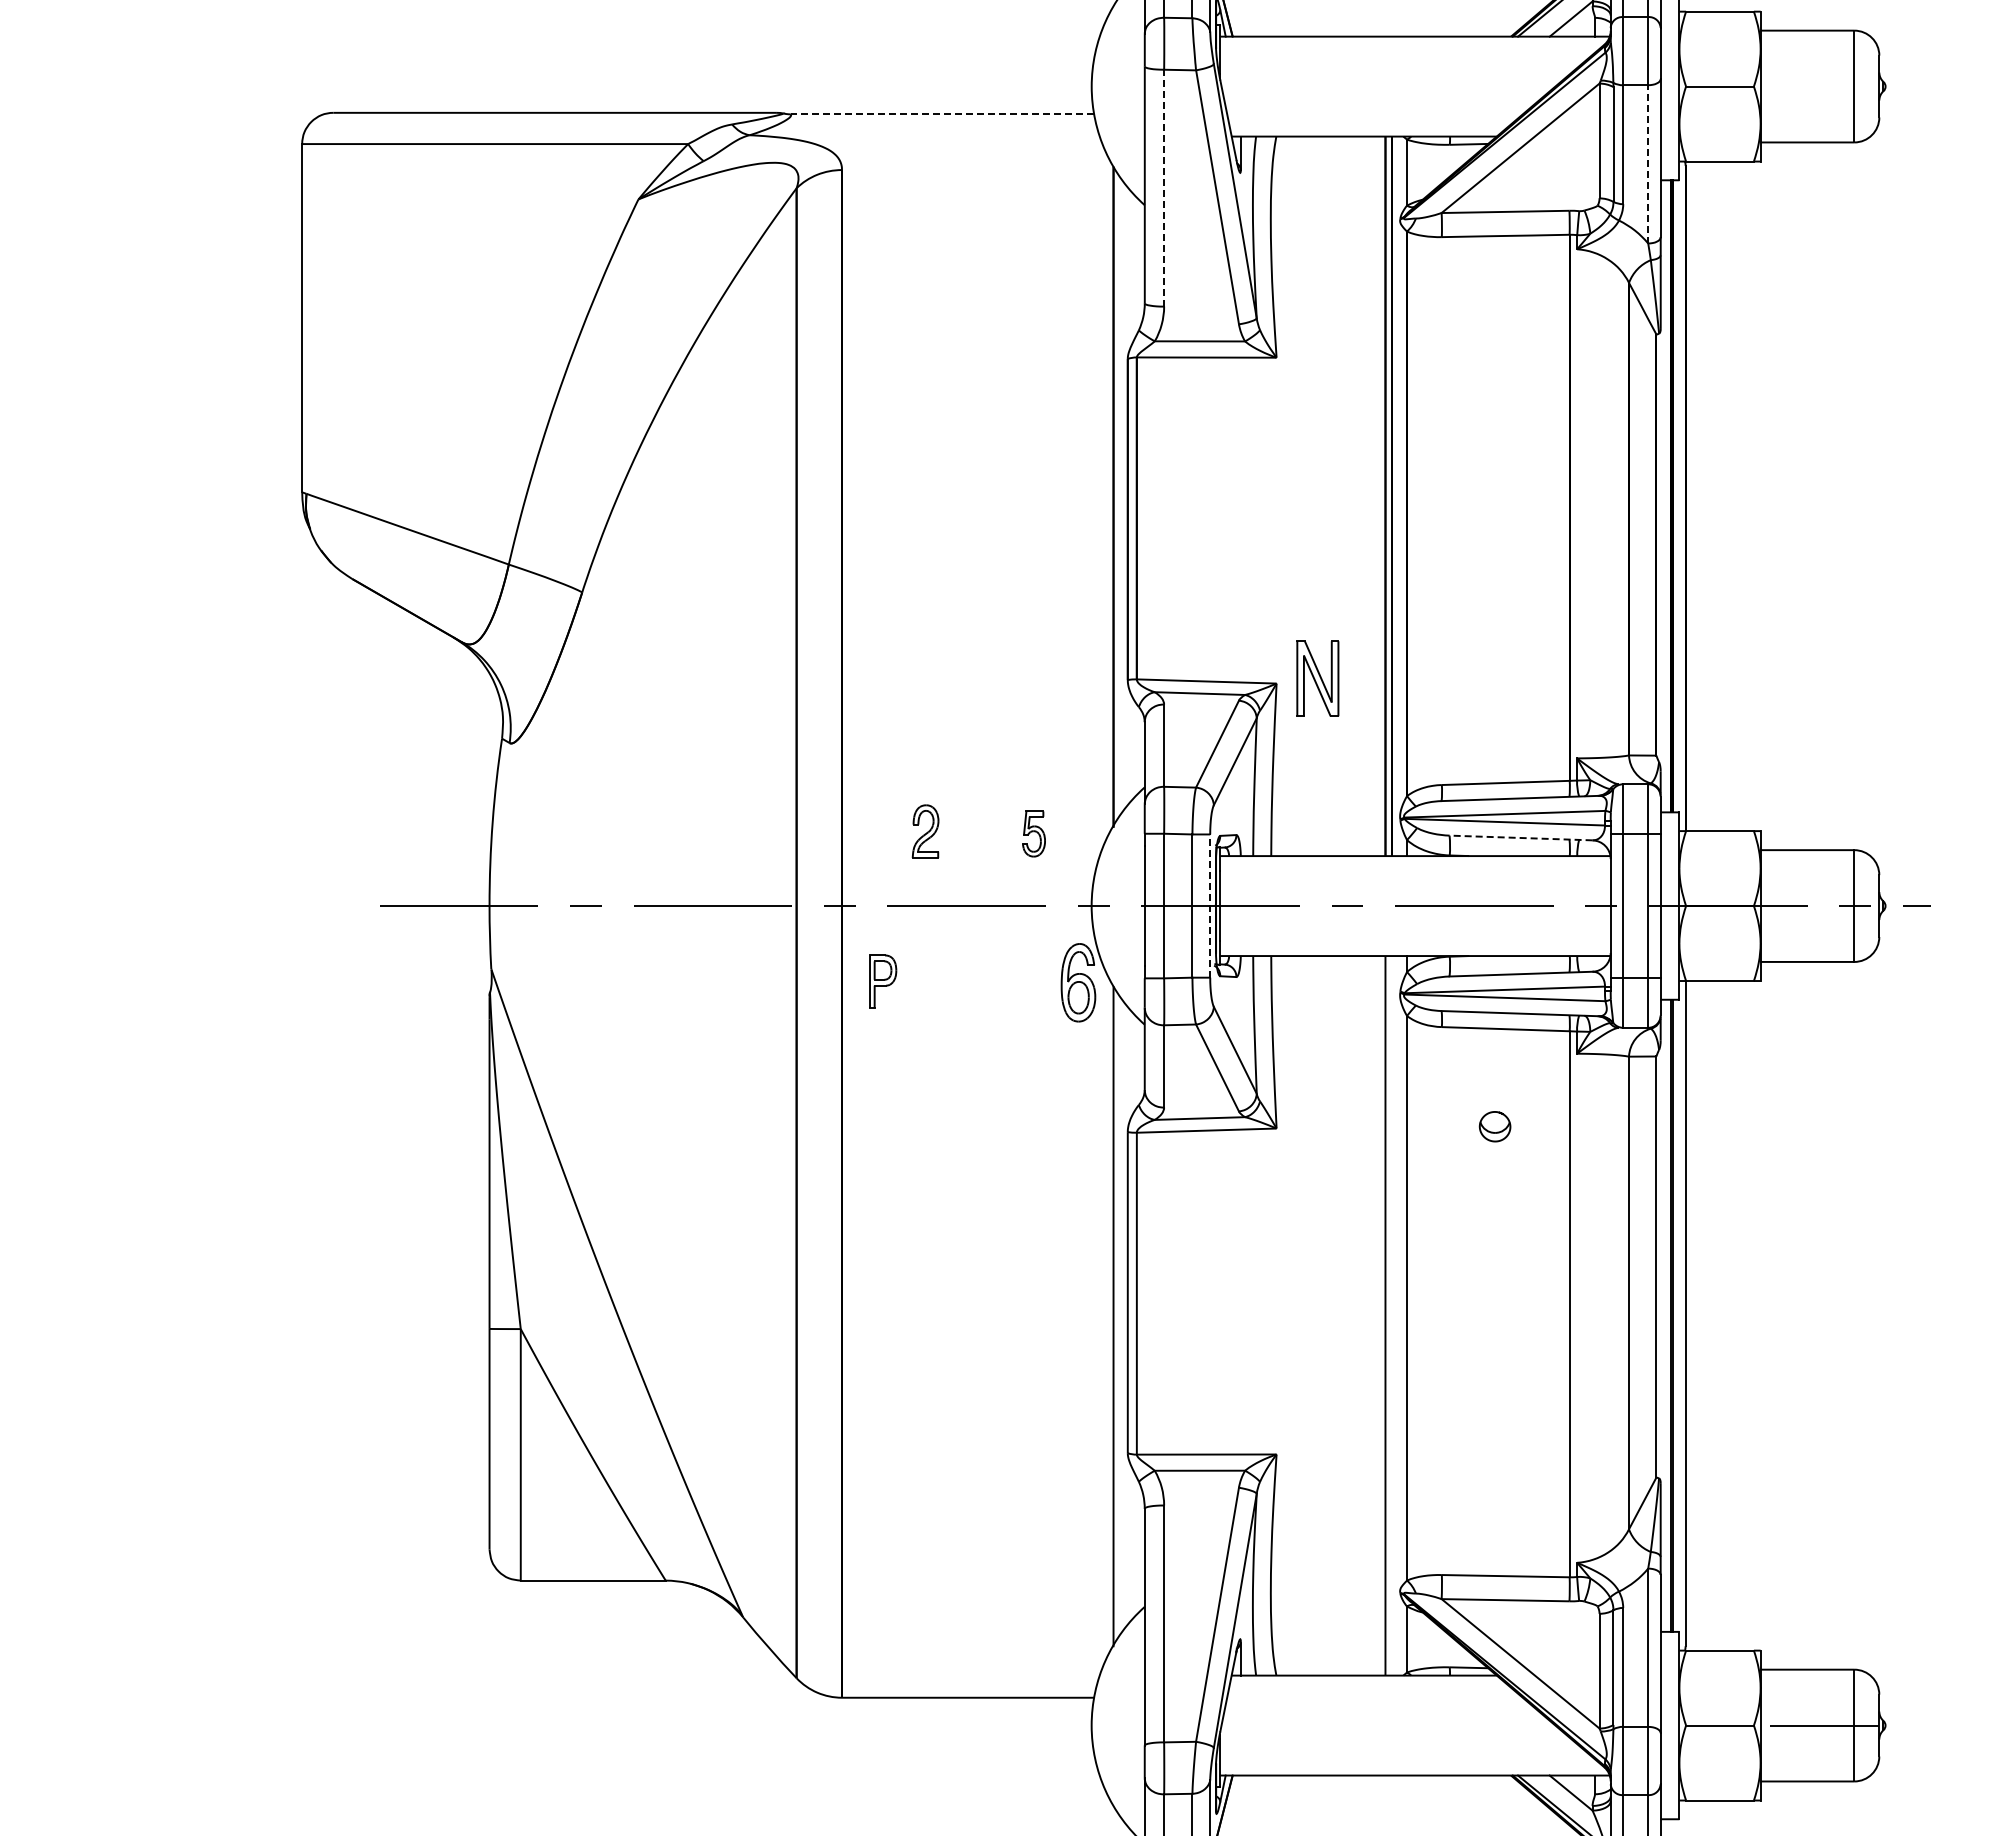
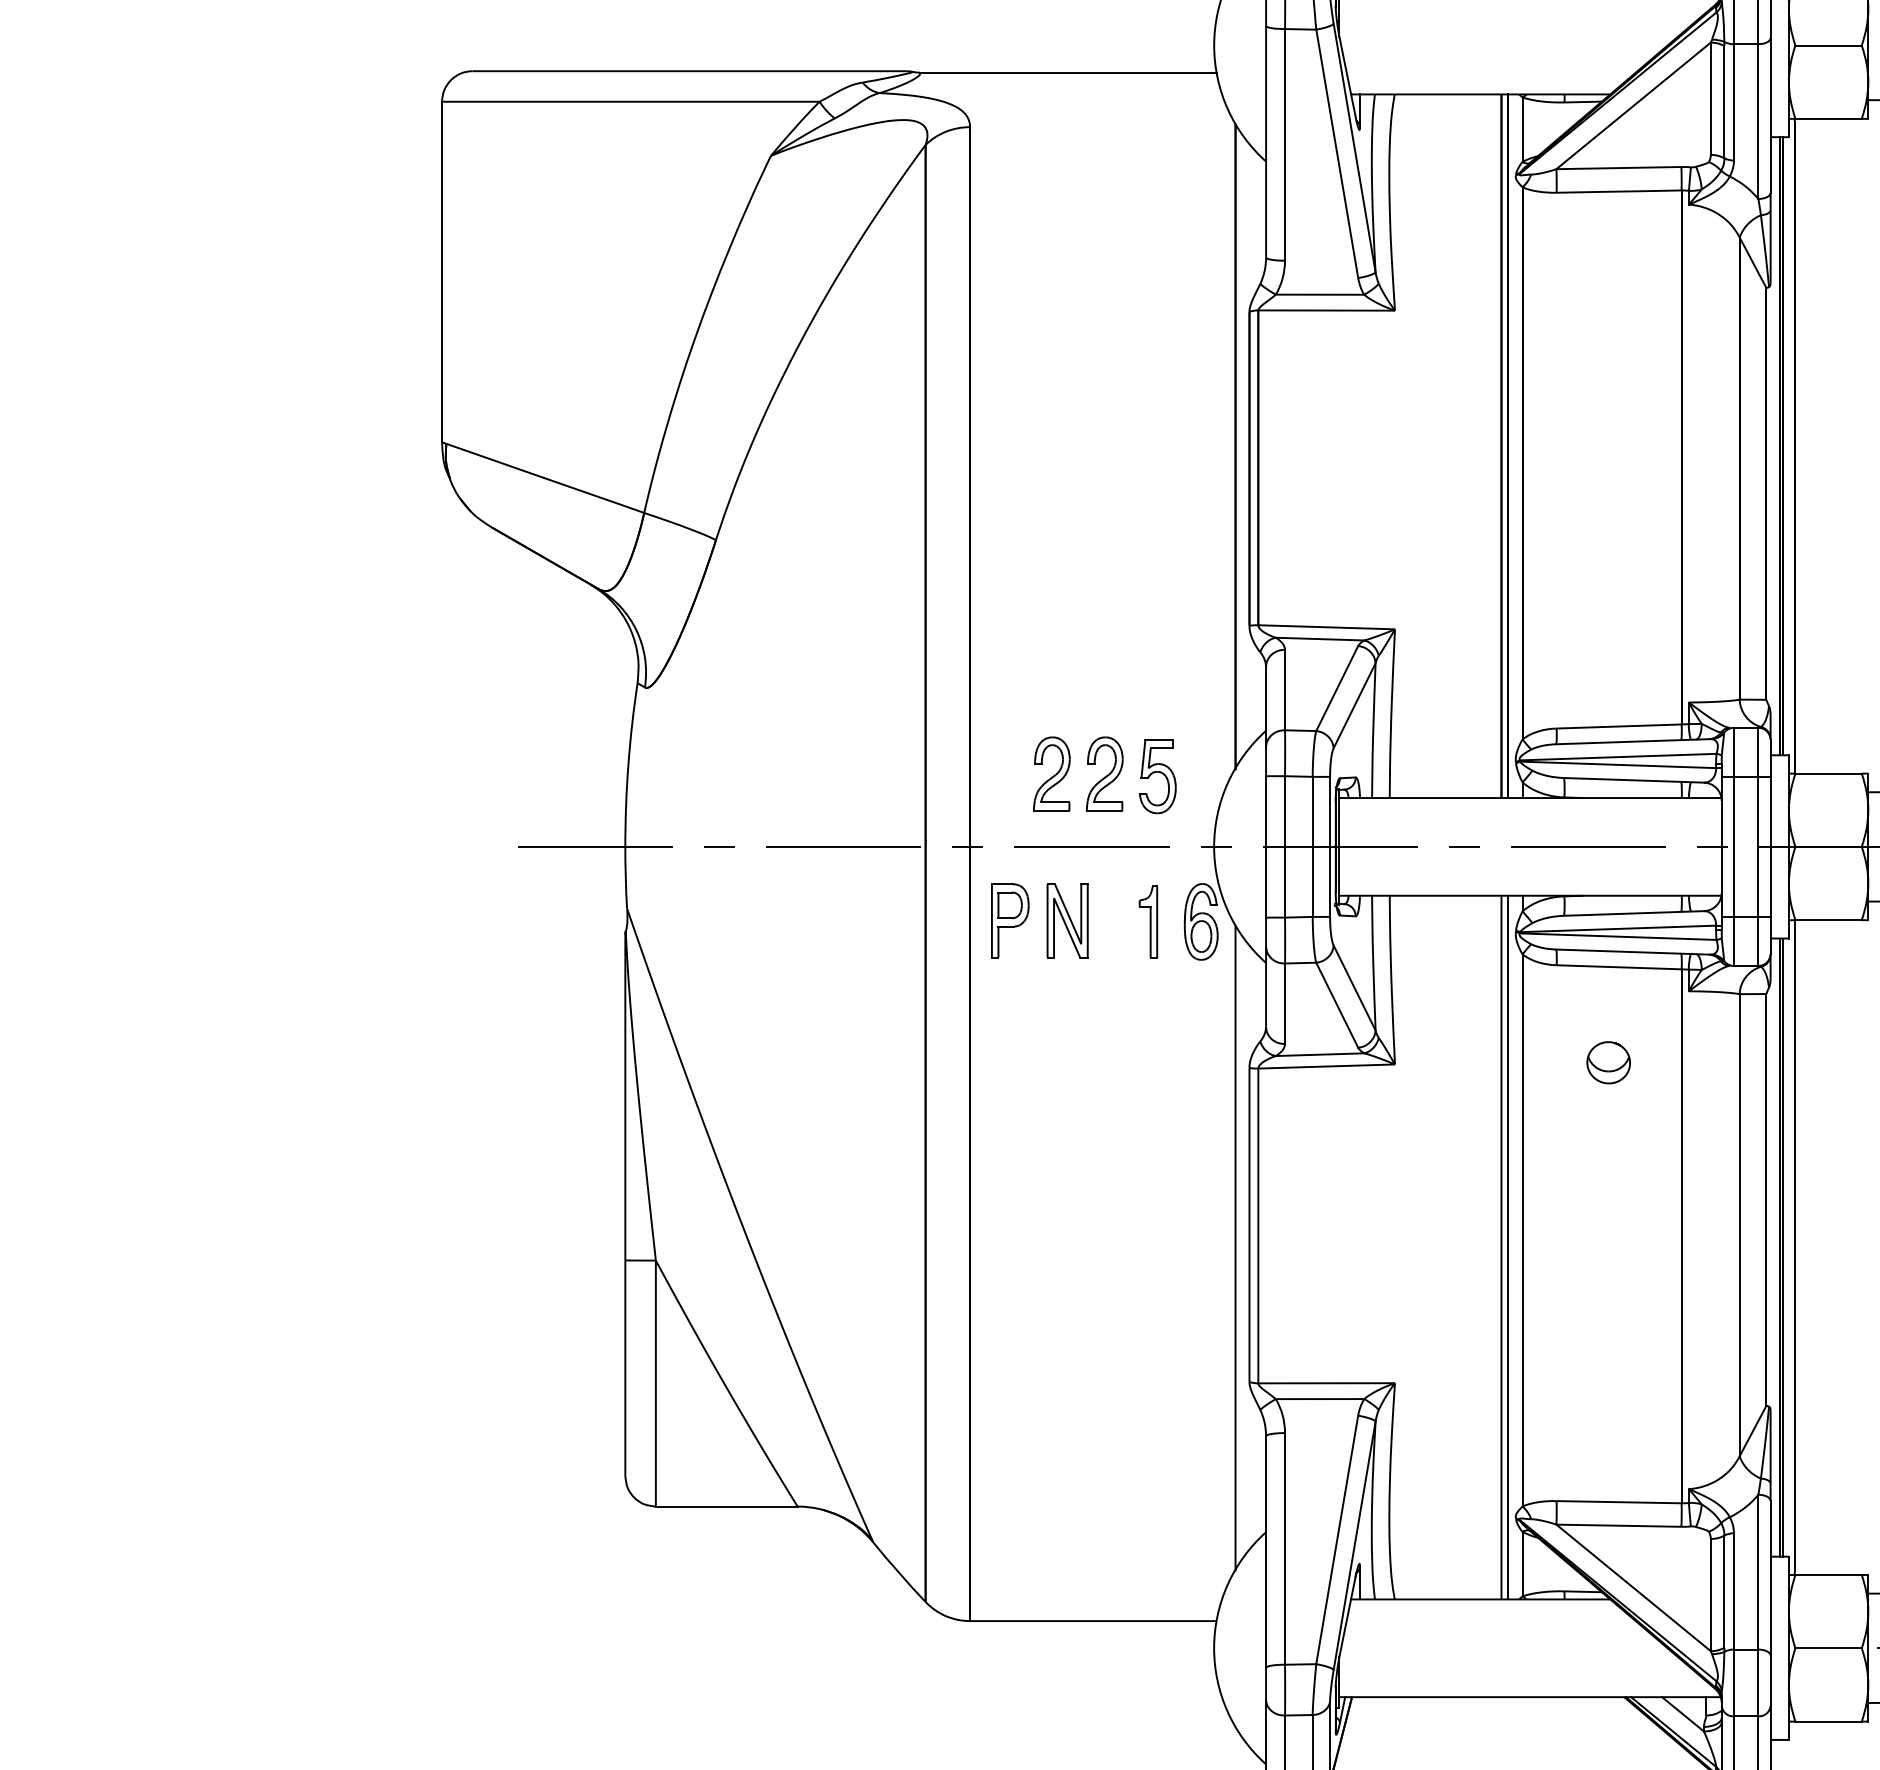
line: (942, 114) -> (1068, 72), dashed -> solid
line: (1648, 163) -> (1758, 120), dashed -> solid
line: (1164, 187) -> (1285, 144), dashed -> solid
part: (1317, 678) -> (1067, 920), moved
part: (925, 831) -> (1051, 773), size x1.43
part: (979, 831) -> (1104, 773), added
part: (1033, 833) -> (1157, 775), size x1.67
line: (1521, 838) -> (1634, 780), dashed -> solid
line: (1210, 906) -> (1330, 847), dashed -> solid
part: (882, 981) -> (1009, 920), size x1.43
part: (1024, 982) -> (1148, 921), added
part: (1494, 1126) -> (1608, 1062), size x1.43
line: (1392, 1315) -> (1508, 1247), added

